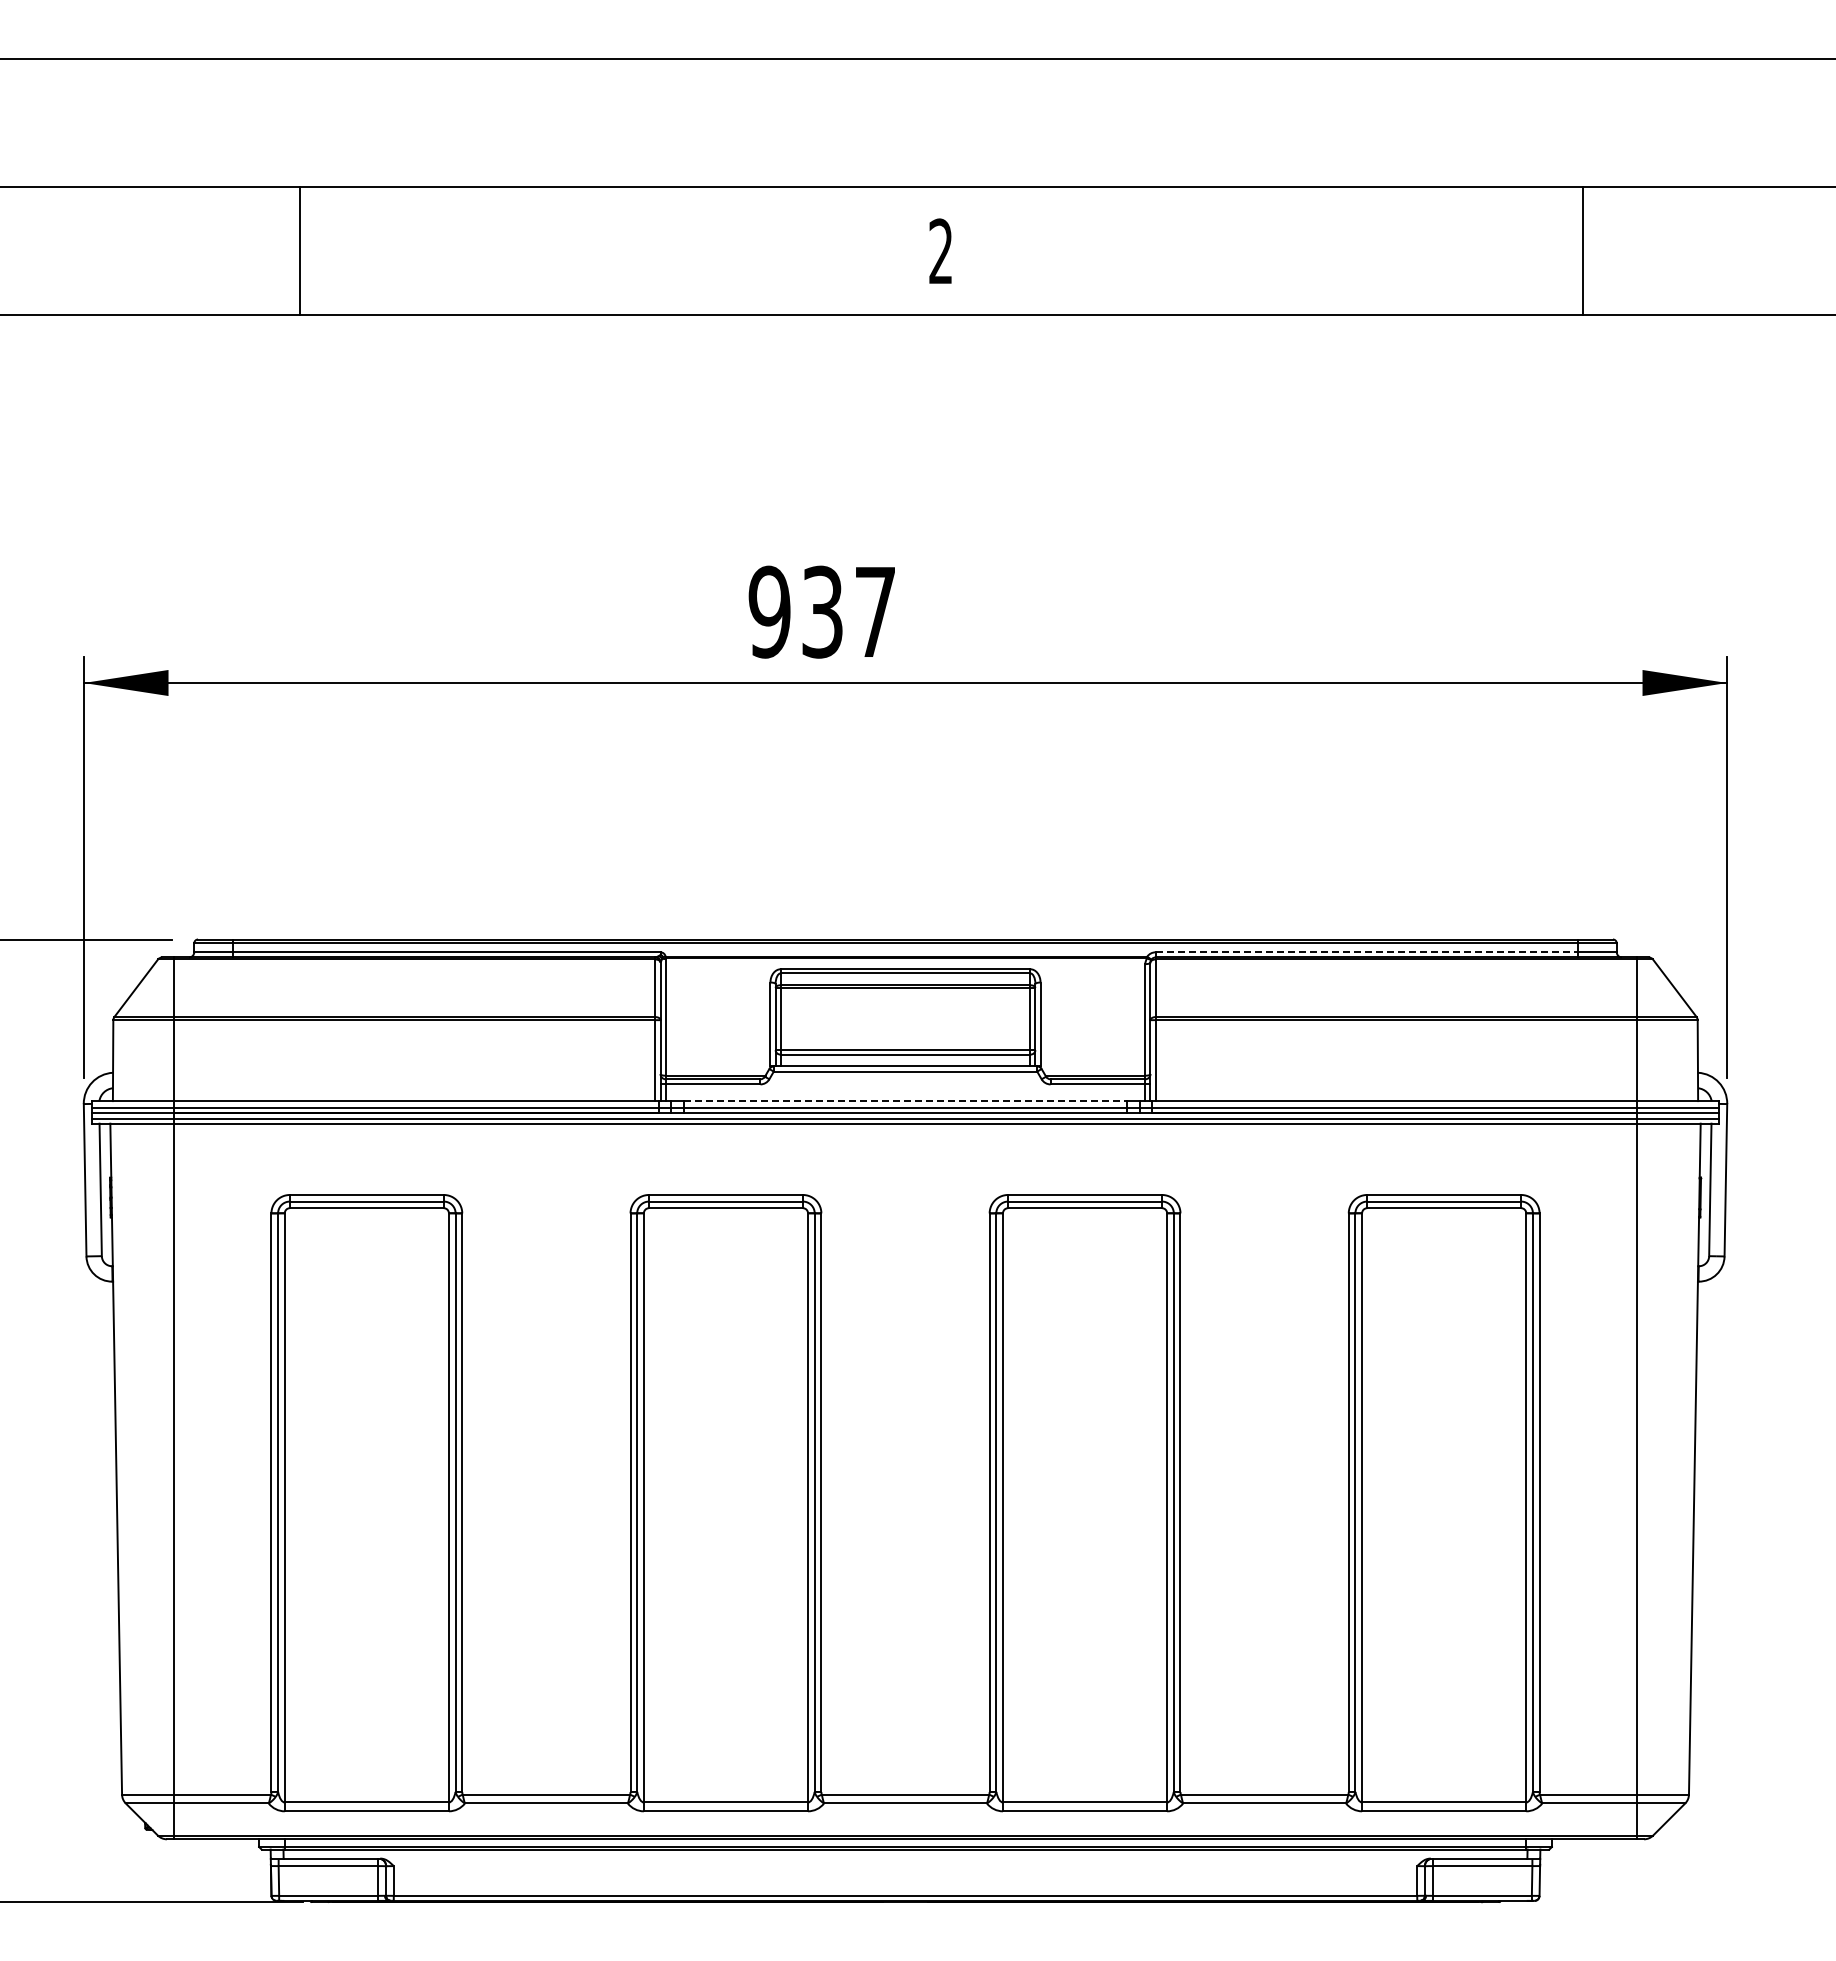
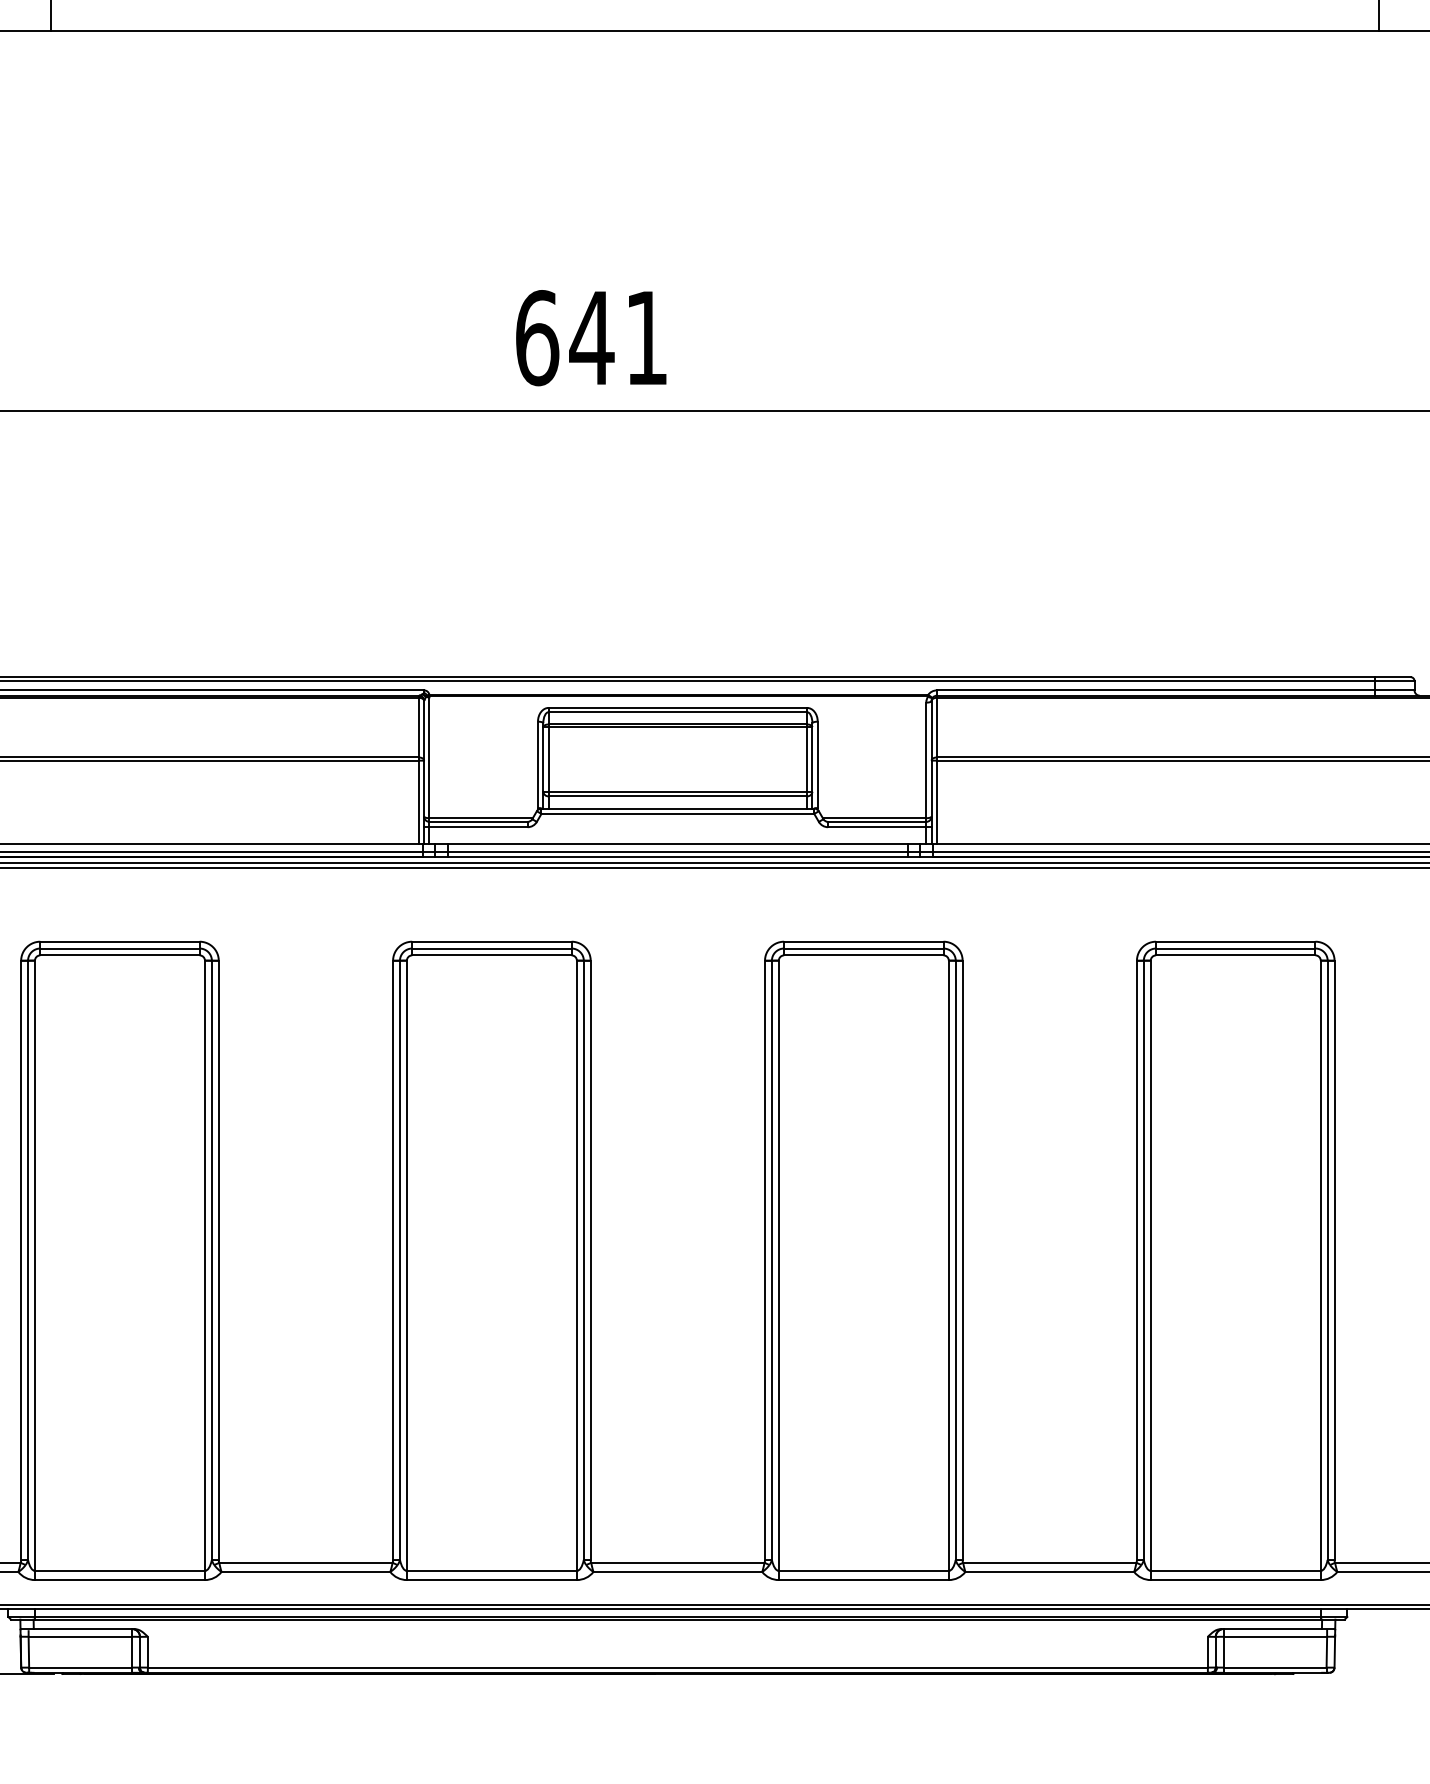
text: (821, 611) -> (590, 337), 937 -> 641
line: (1367, 952) -> (1156, 690), dashed -> solid
line: (905, 1101) -> (677, 844), dashed -> solid

